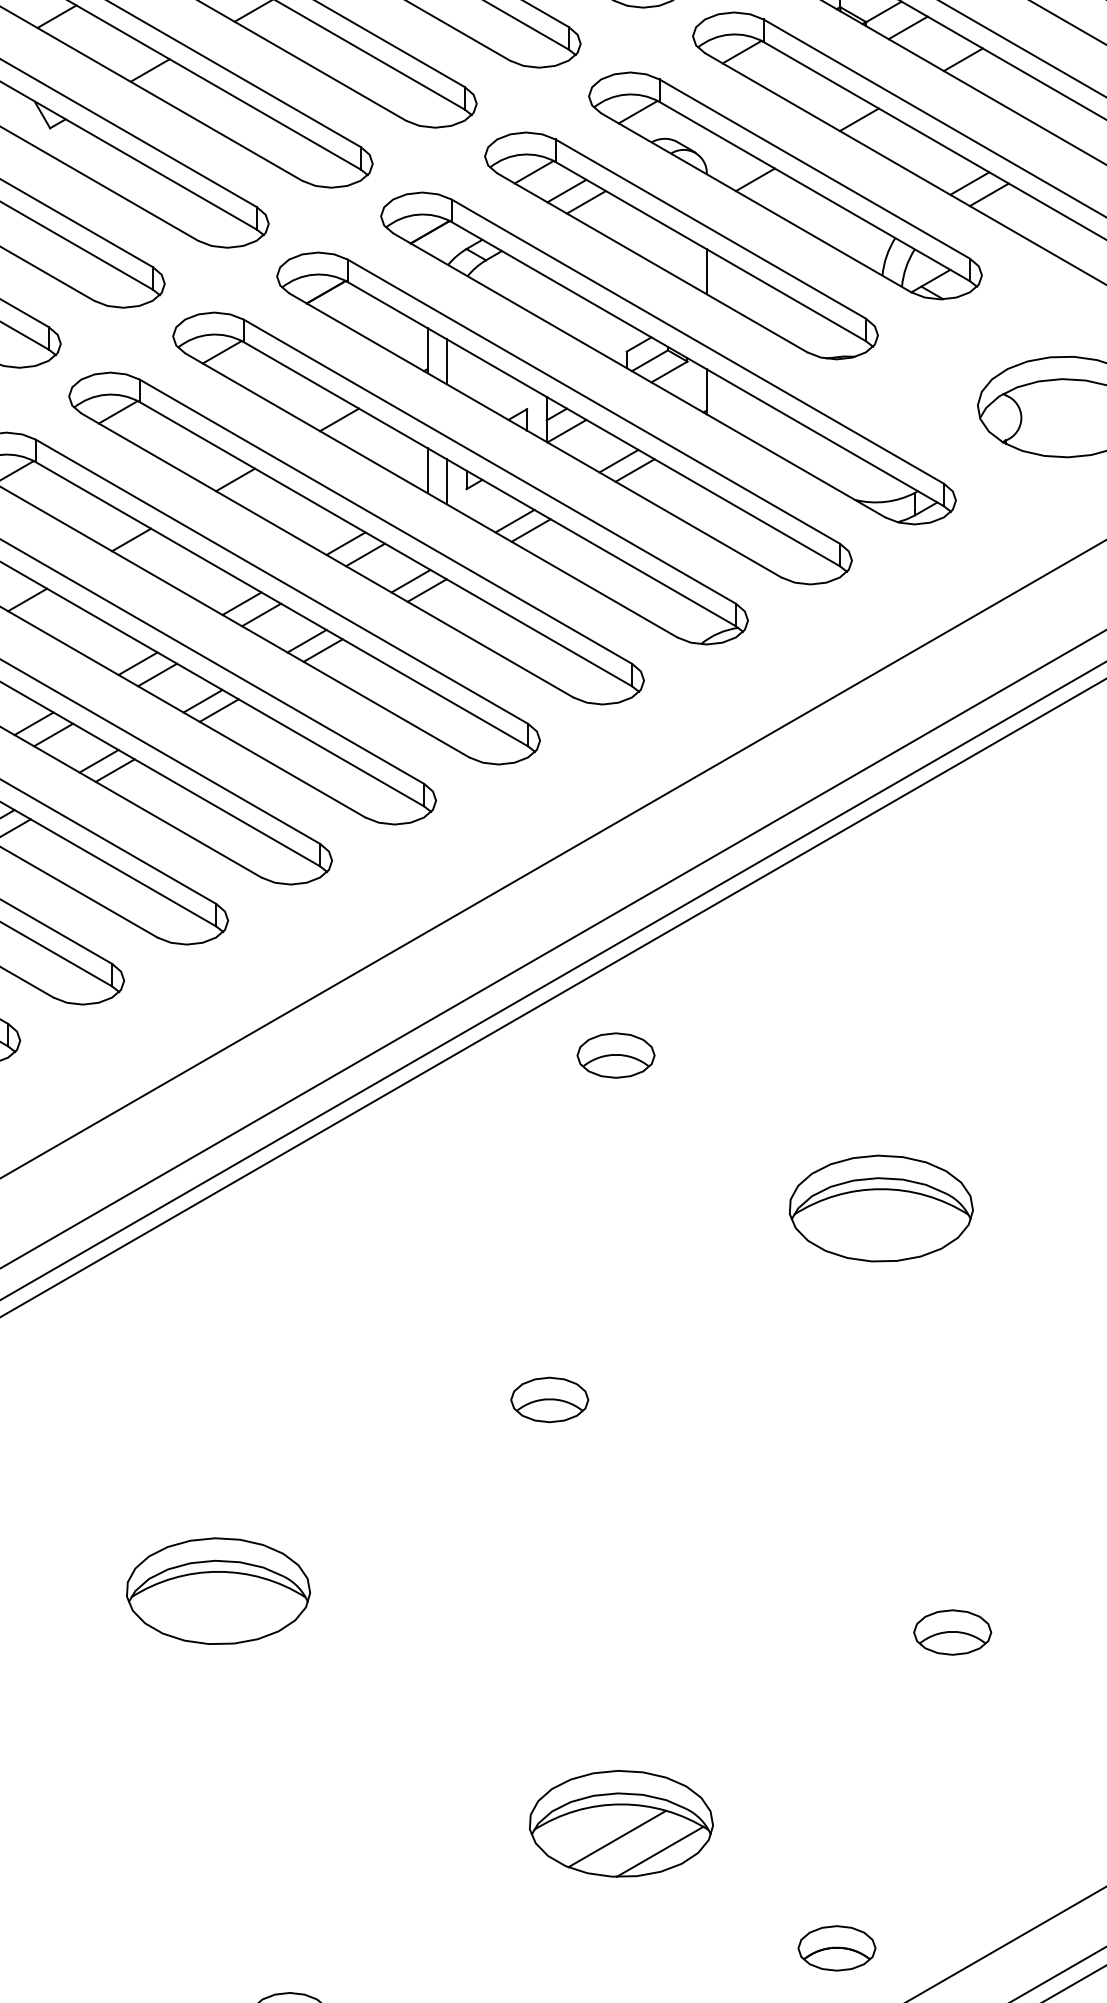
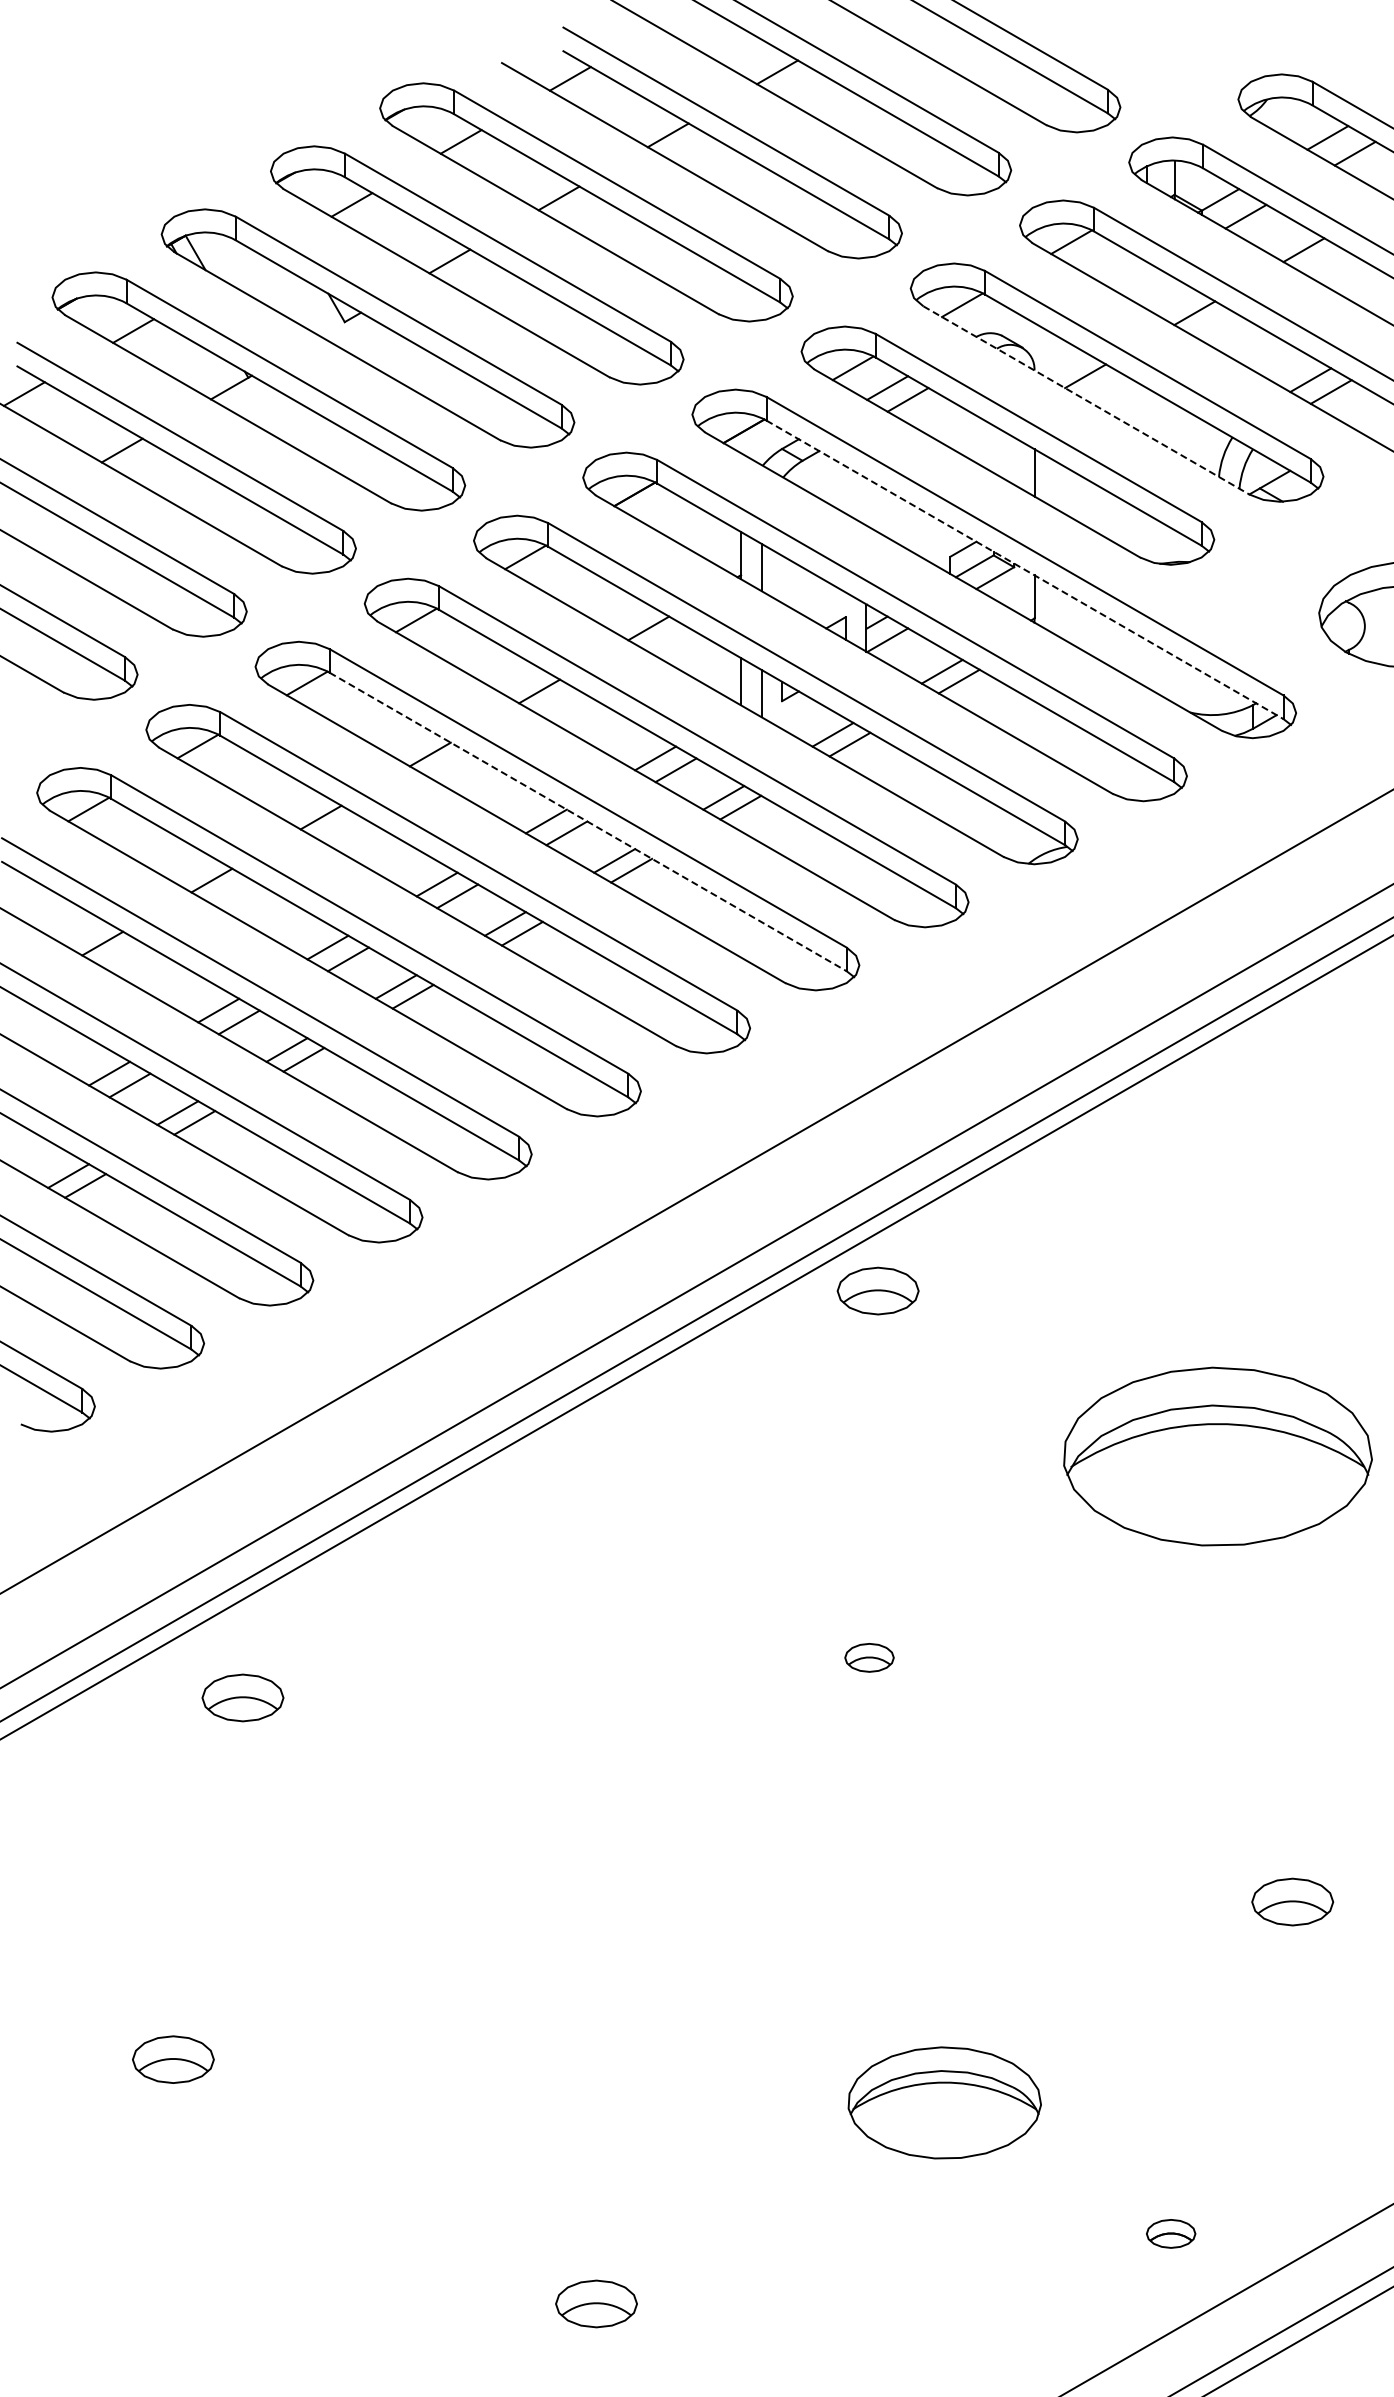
line: (756, 202) -> (1086, 400), solid -> dashed
line: (698, 364) -> (1025, 570), solid -> dashed
line: (282, 604) -> (588, 822), solid -> dashed
part: (615, 1055) -> (877, 1290), moved
part: (881, 1208) -> (1217, 1456), size x1.6
part: (549, 1399) -> (869, 1657), size x0.6
part: (218, 1591) -> (521, 1858), removed
line: (617, 1838) -> (940, 2118), removed
line: (660, 1850) -> (985, 2131), removed
part: (836, 1948) -> (1170, 2233), size x0.6

